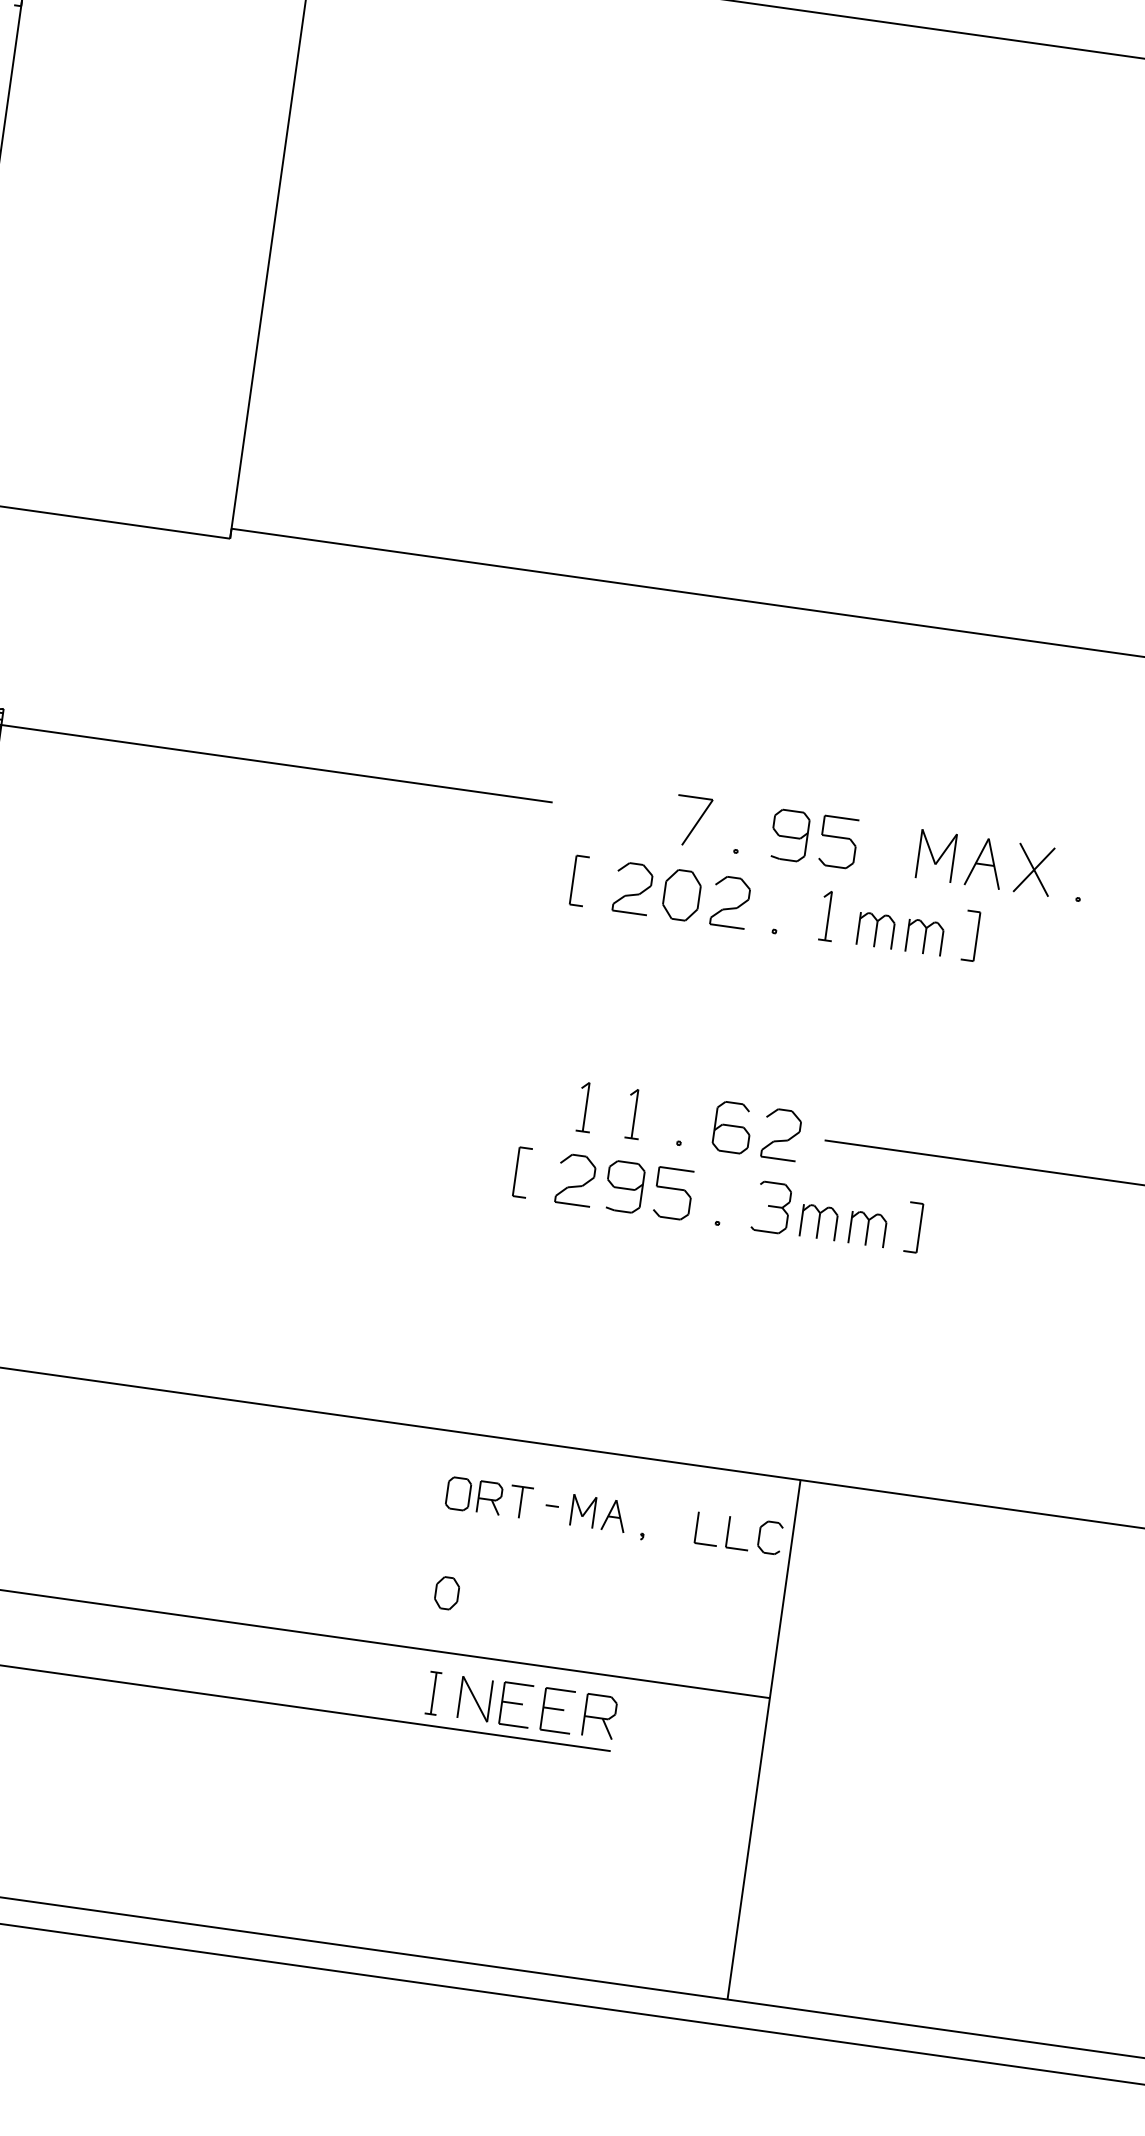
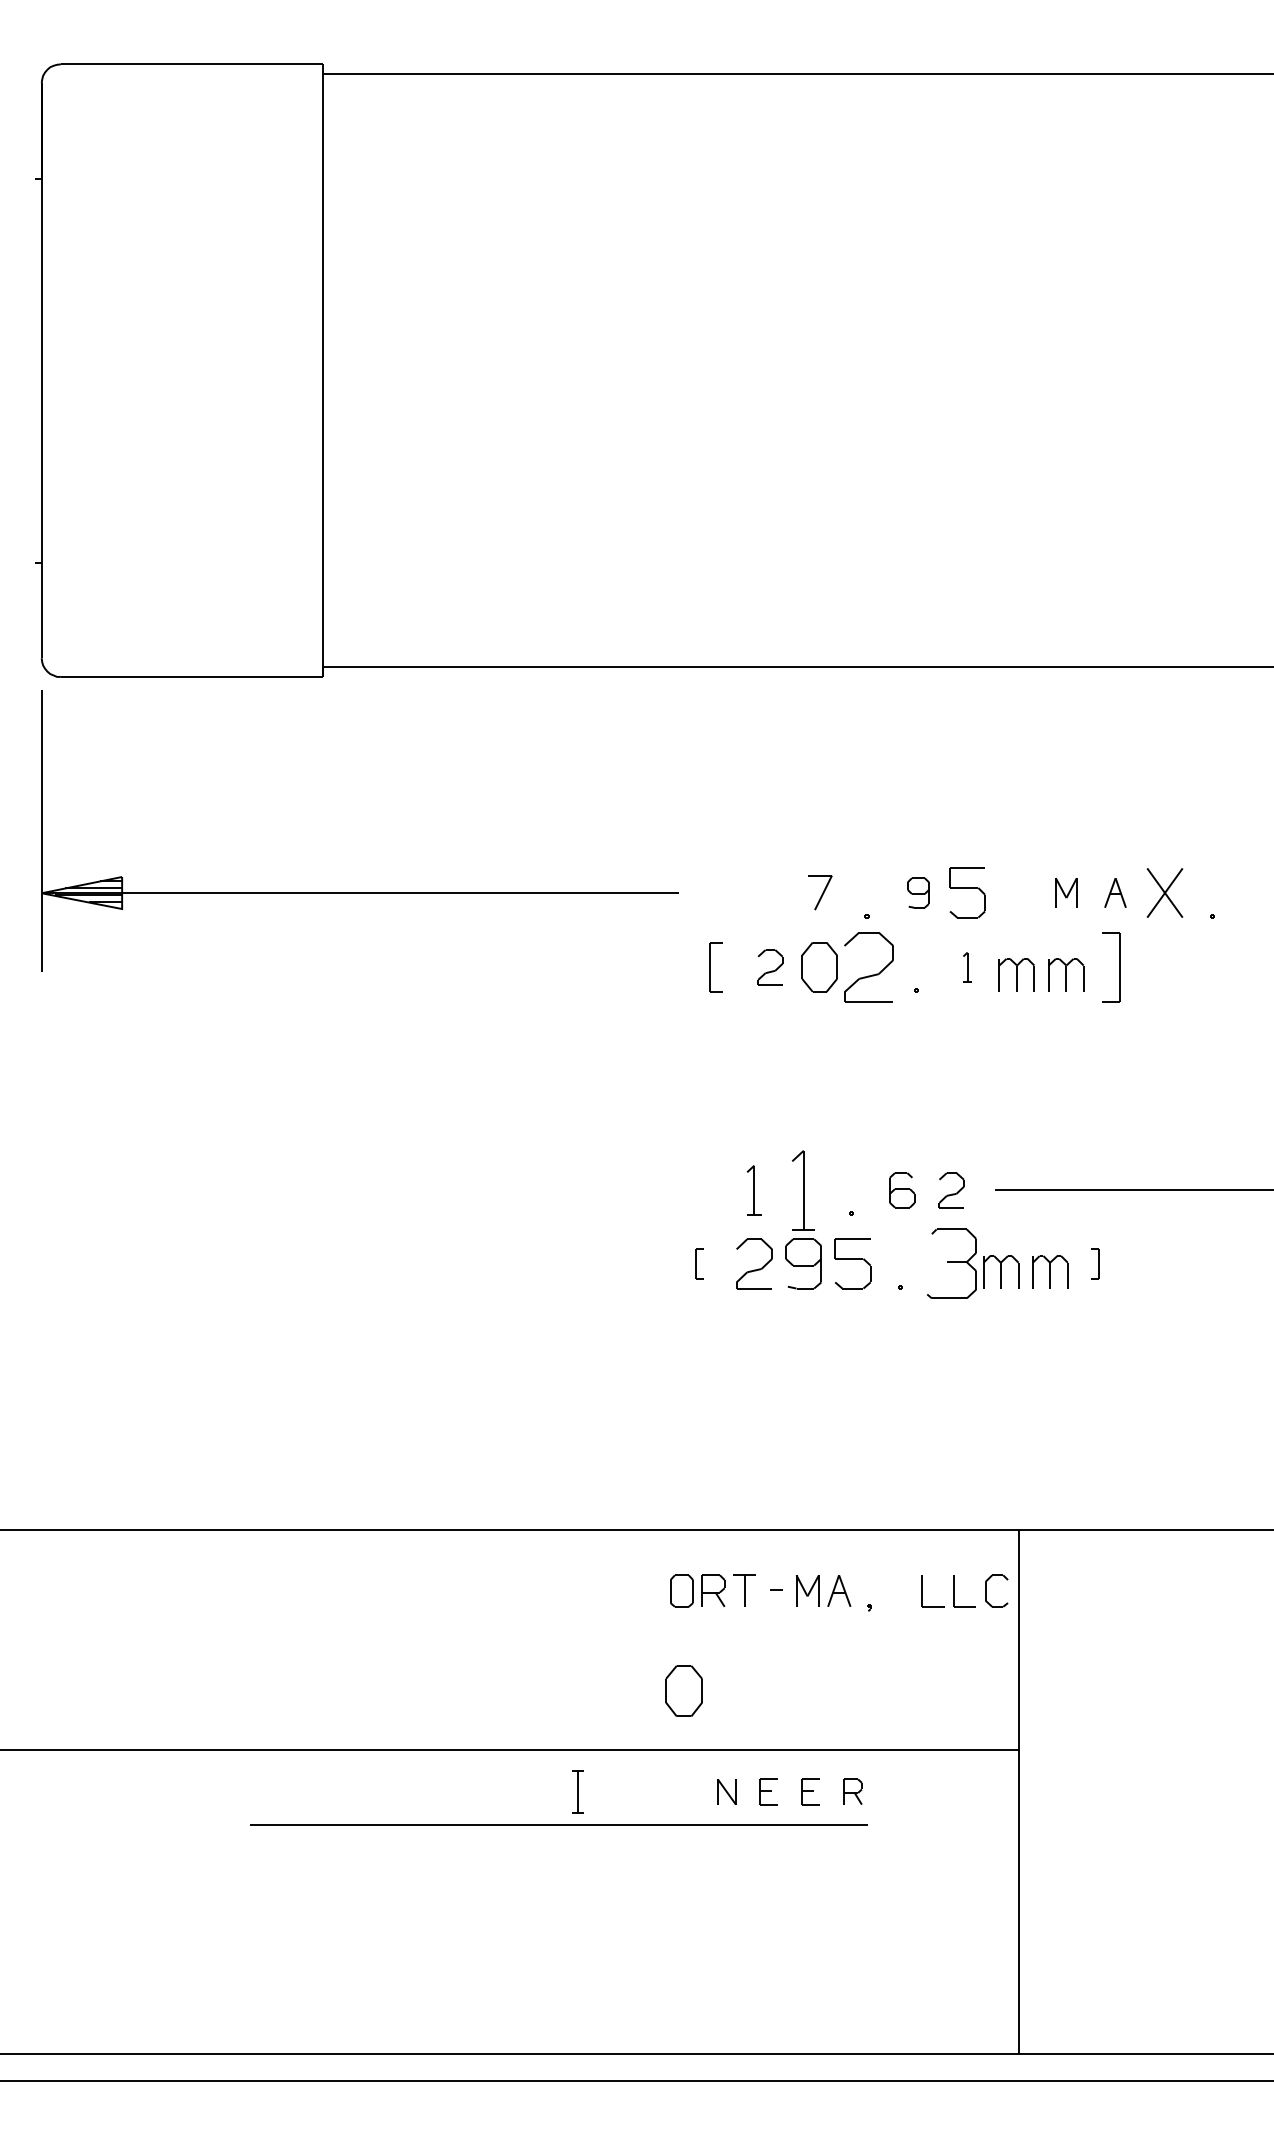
part: (692, 821) -> (819, 892), size x0.7
part: (790, 835) -> (918, 892), size x0.6
part: (936, 855) -> (1066, 892), size x0.6
part: (985, 862) -> (1115, 892), size x0.6
part: (633, 888) -> (770, 967), size x0.7
part: (730, 902) -> (868, 967), size x1.4
part: (828, 916) -> (967, 967), size x0.6
part: (970, 936) -> (1111, 967), size x1.4
part: (634, 1114) -> (803, 1190), size x1.6
part: (732, 1127) -> (902, 1190), size x0.7
part: (781, 1134) -> (951, 1190), size x0.7
part: (521, 1171) -> (699, 1263), size x0.6
part: (771, 1207) -> (951, 1263), size x1.4
part: (913, 1227) -> (1095, 1263), size x0.6
part: (447, 1592) -> (684, 1690), size x1.6
part: (433, 1692) -> (577, 1791), moved
part: (474, 1698) -> (726, 1791), size x0.6
part: (516, 1704) -> (768, 1791), size x0.6
part: (558, 1710) -> (810, 1791), size x0.6
part: (599, 1716) -> (852, 1791), size x0.6

